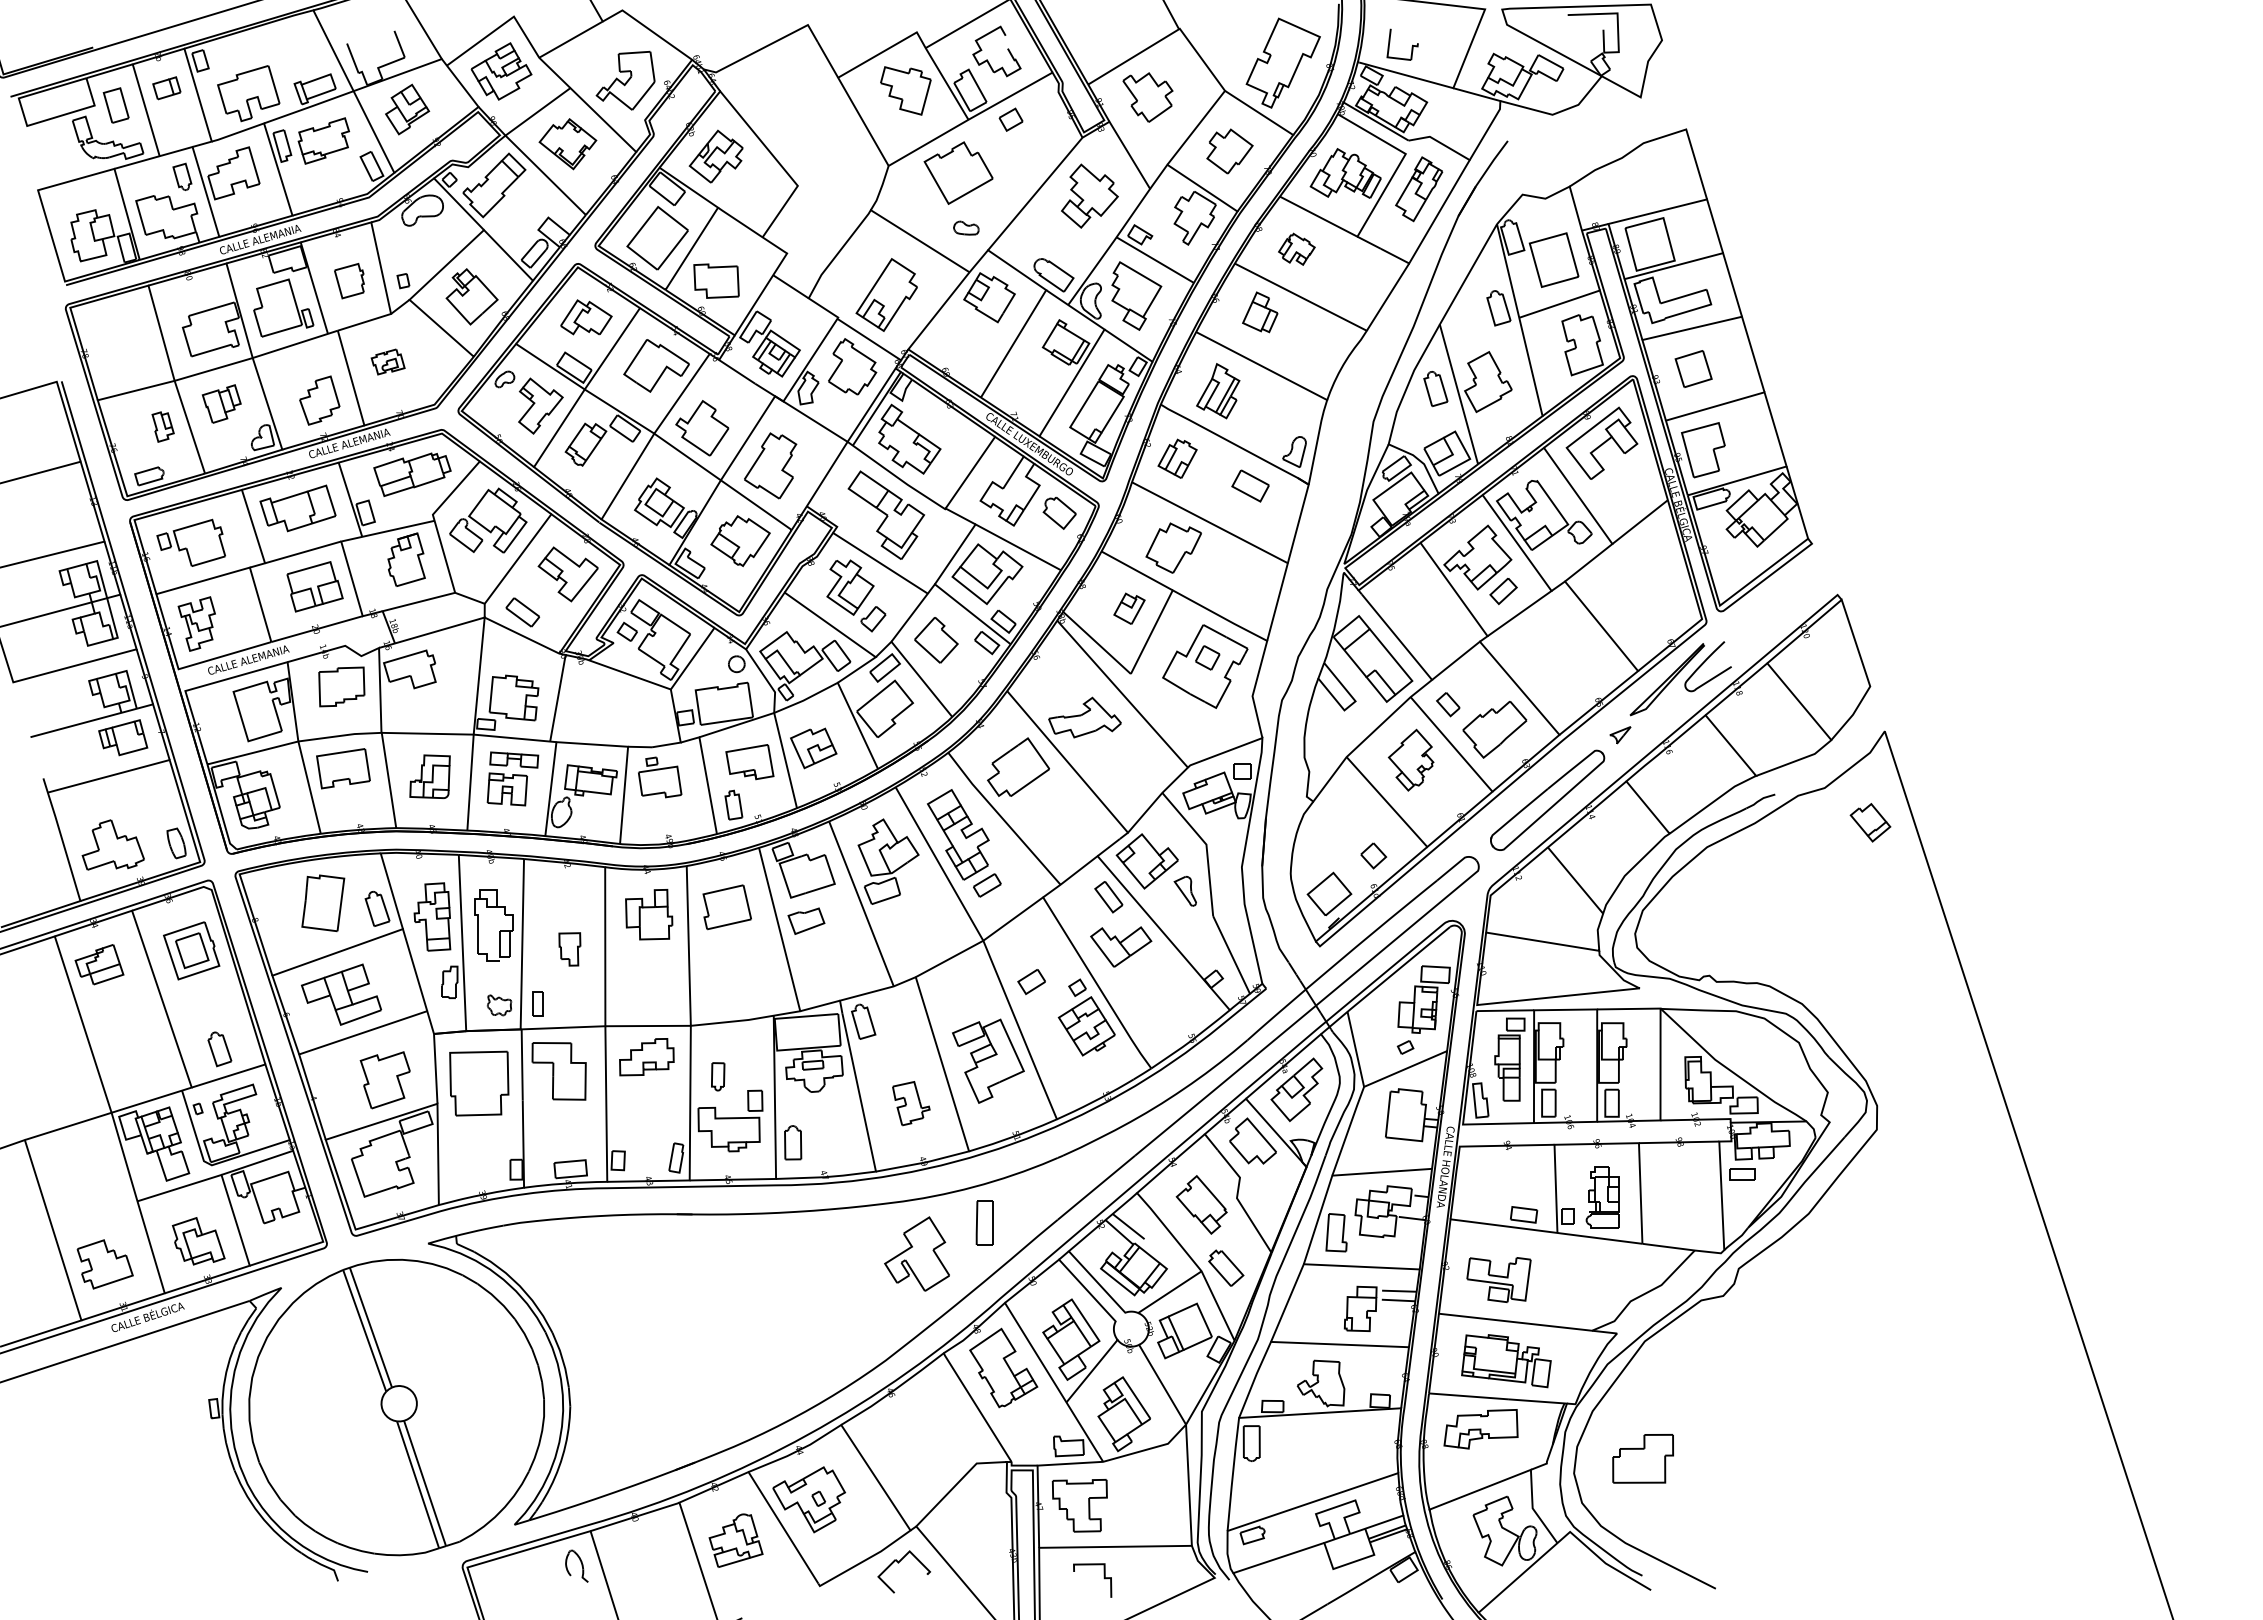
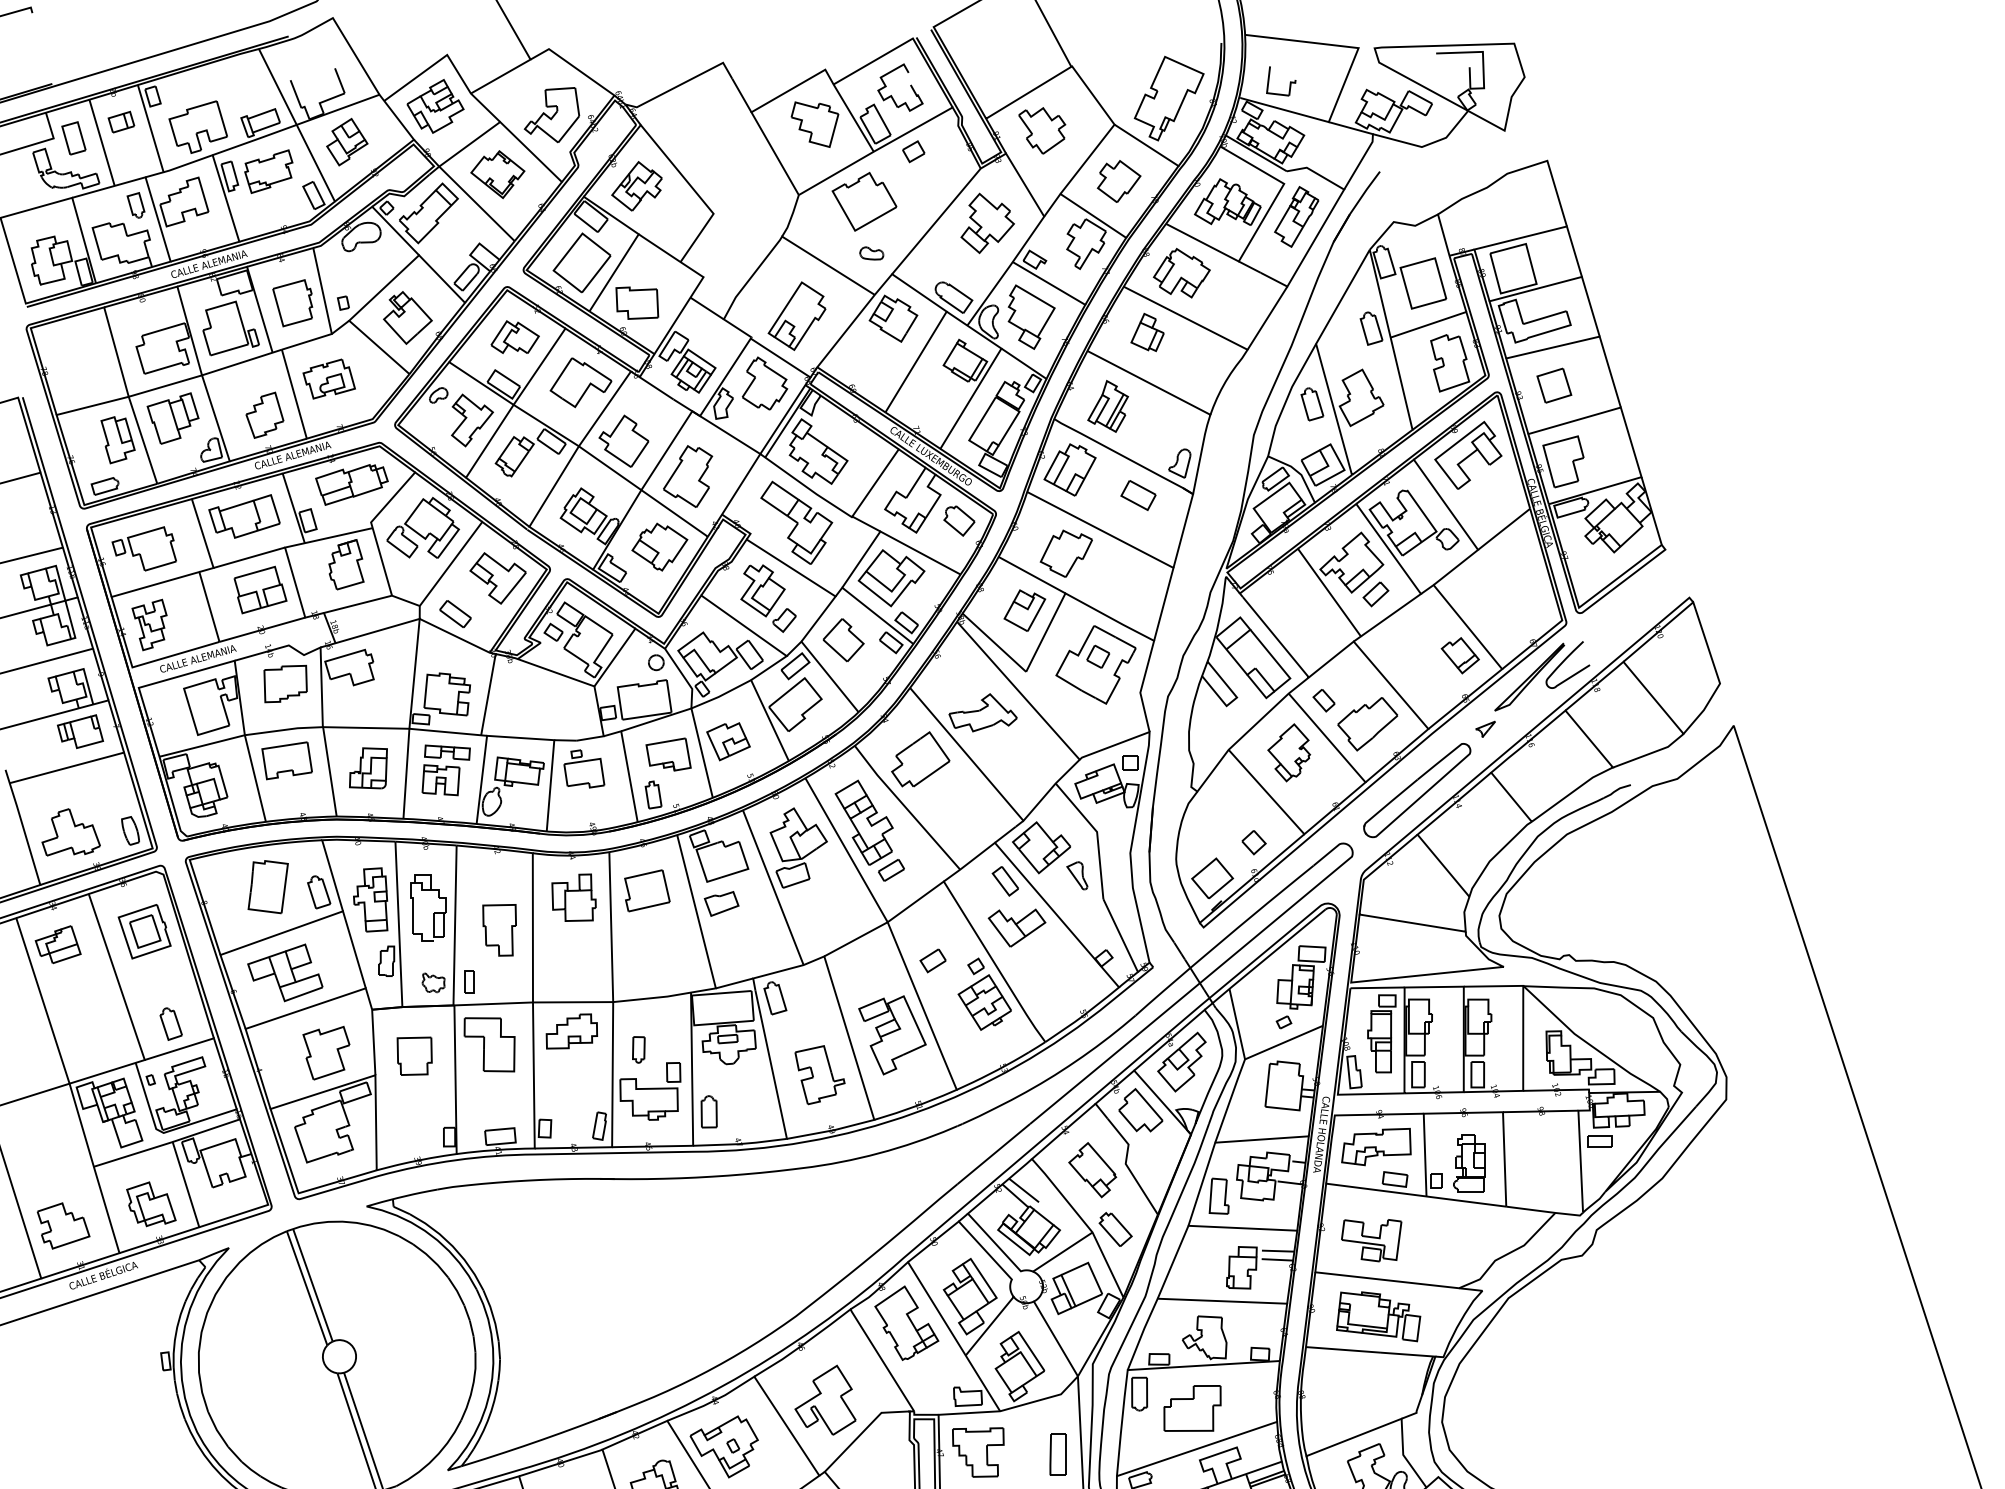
part: (1296, 249) -> (1181, 273), size x1.67
part: (349, 280) -> (292, 302), size x1.43
part: (387, 361) -> (328, 378), size x1.67
part: (221, 403) -> (172, 418), size x1.43
part: (162, 426) -> (117, 439), size x1.67
part: (1177, 458) -> (1069, 469), size x1.43
part: (1129, 608) -> (1024, 610), size x1.43
part: (1870, 822) -> (1460, 655), moved
part: (569, 949) -> (499, 930), size x1.67
part: (479, 1083) -> (414, 1056), size x0.62
part: (911, 1103) -> (820, 1074), size x1.43
part: (984, 1222) -> (1057, 1454), moved
part: (916, 1253) -> (824, 1399), moved
part: (1480, 1429) -> (1375, 1147), moved
part: (1642, 1458) -> (1191, 1408), moved

